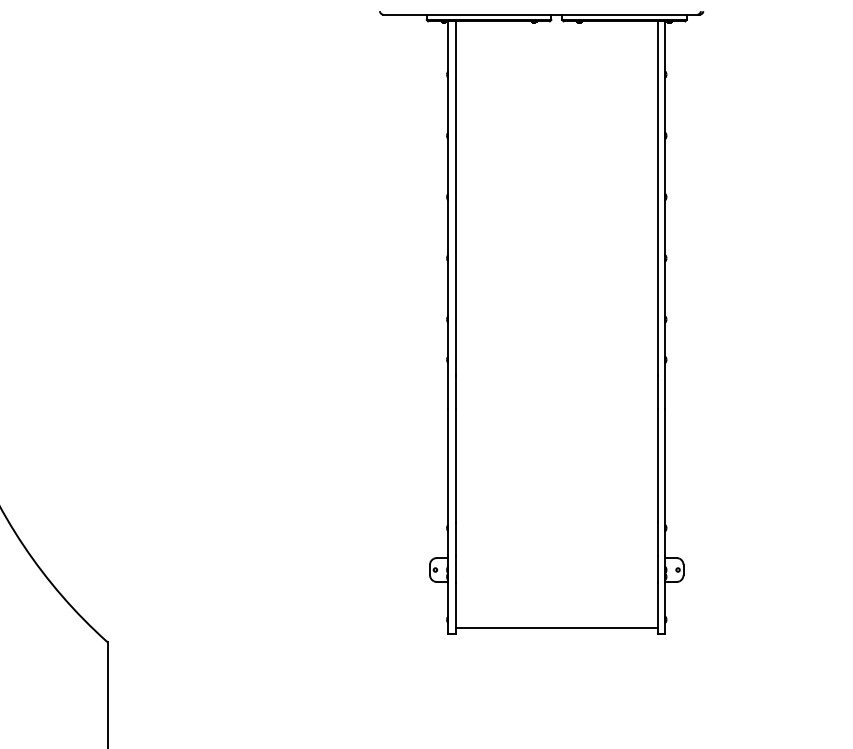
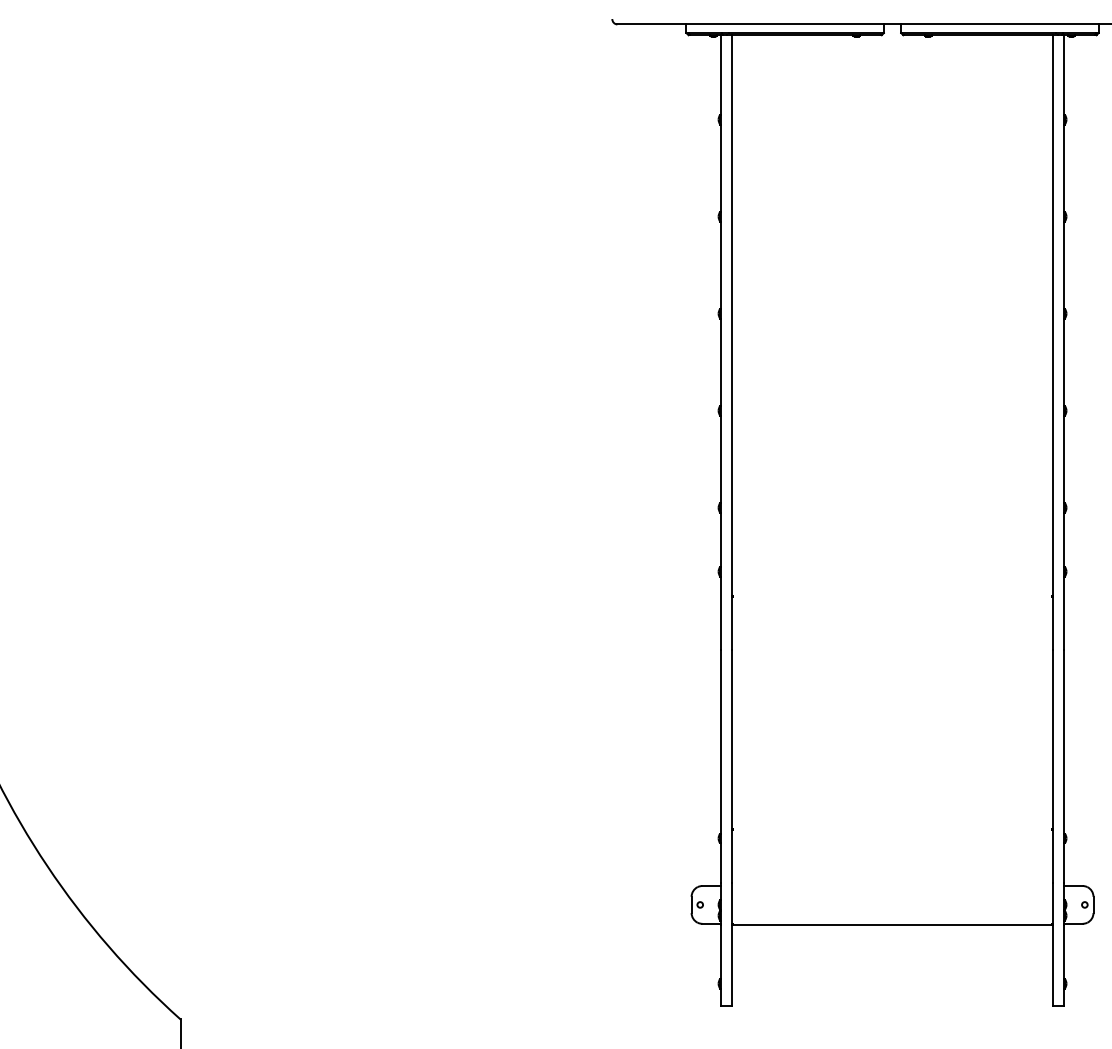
line: (556, 627) -> (892, 924), moved

